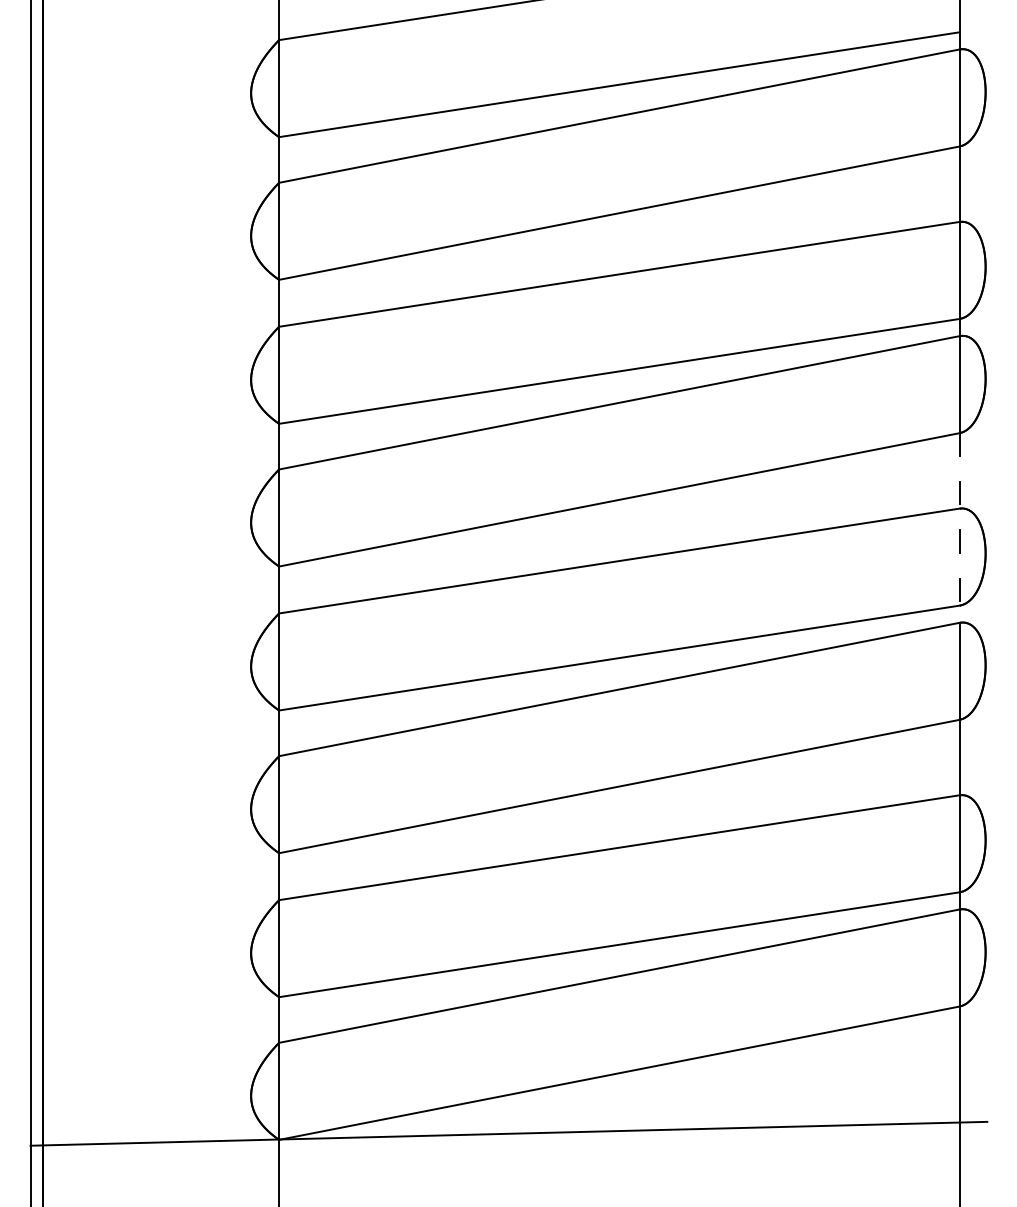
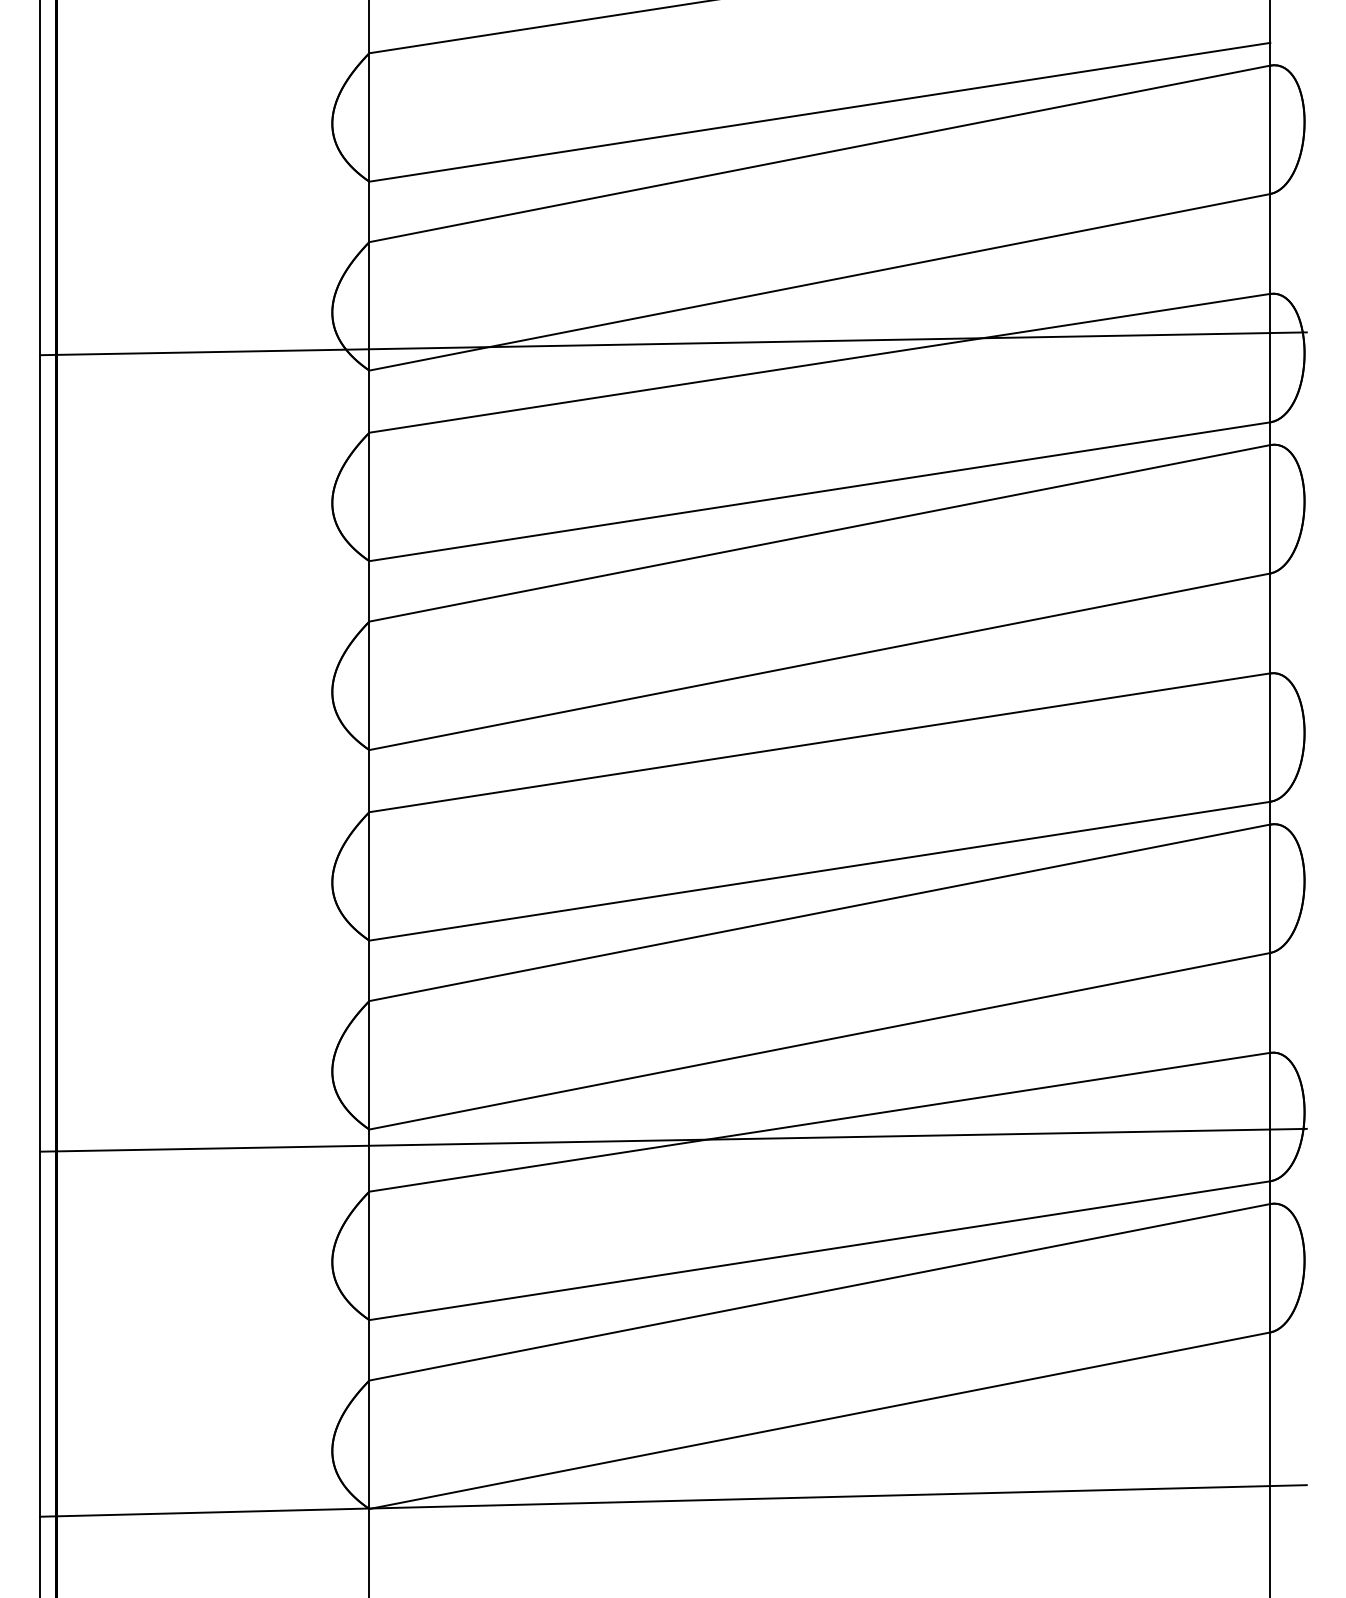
line: (508, 259) -> (673, 343), added
line: (959, 527) -> (1269, 698), dashed -> solid
line: (508, 860) -> (673, 1139), added

